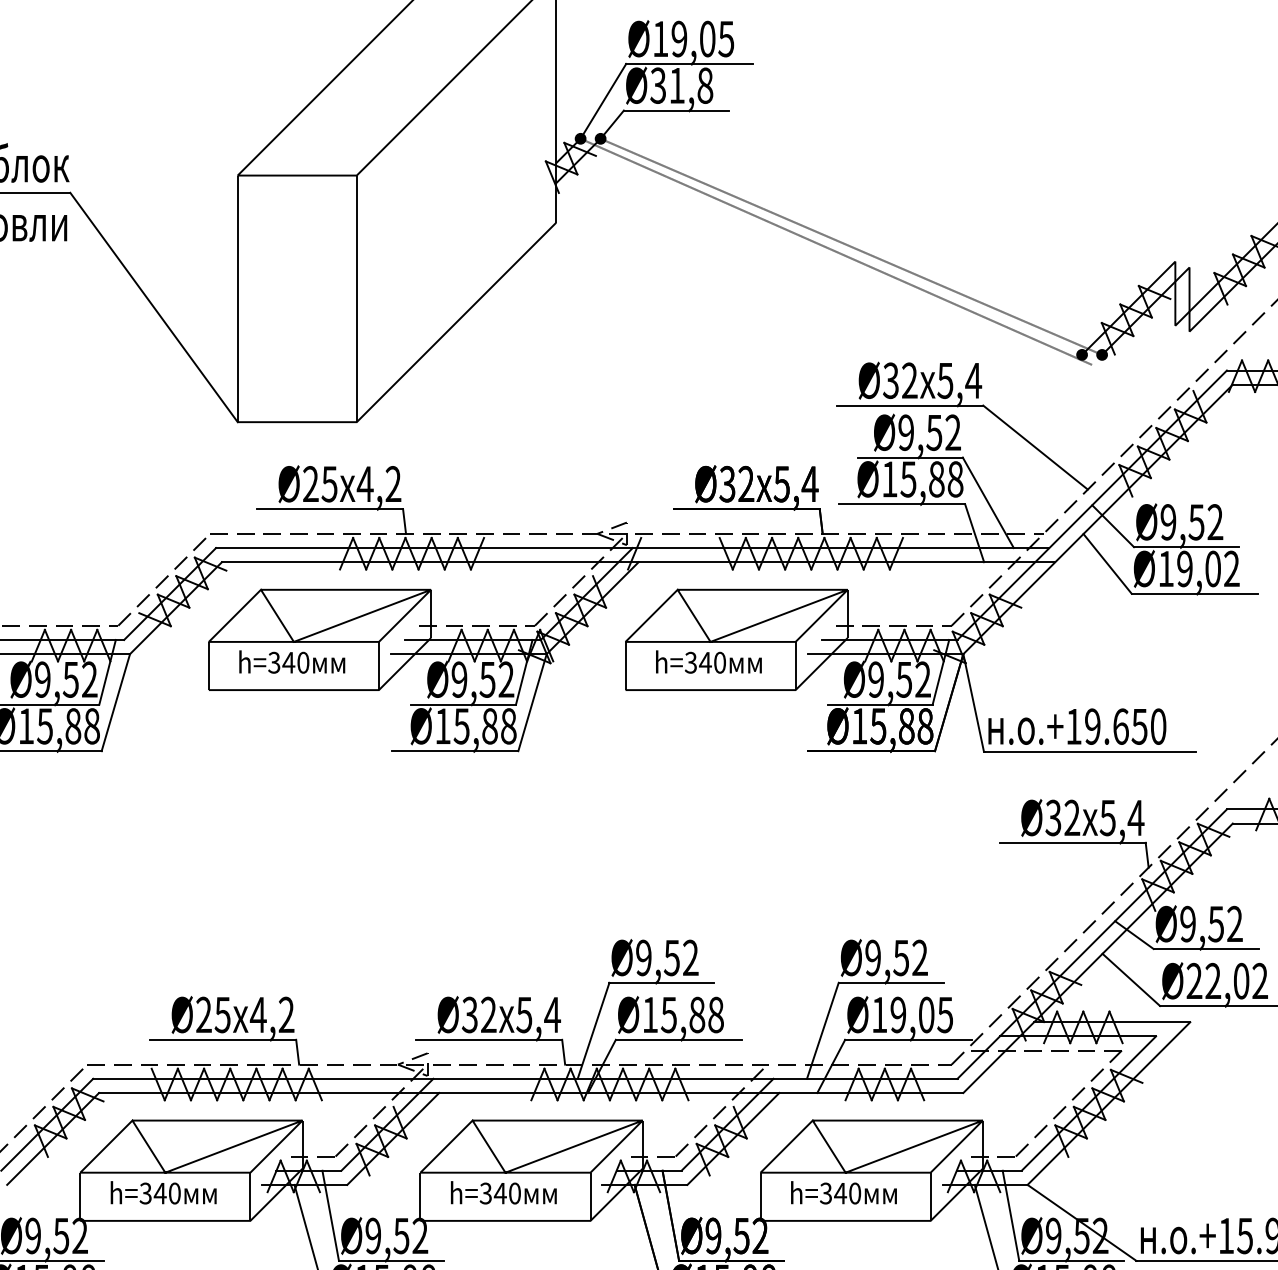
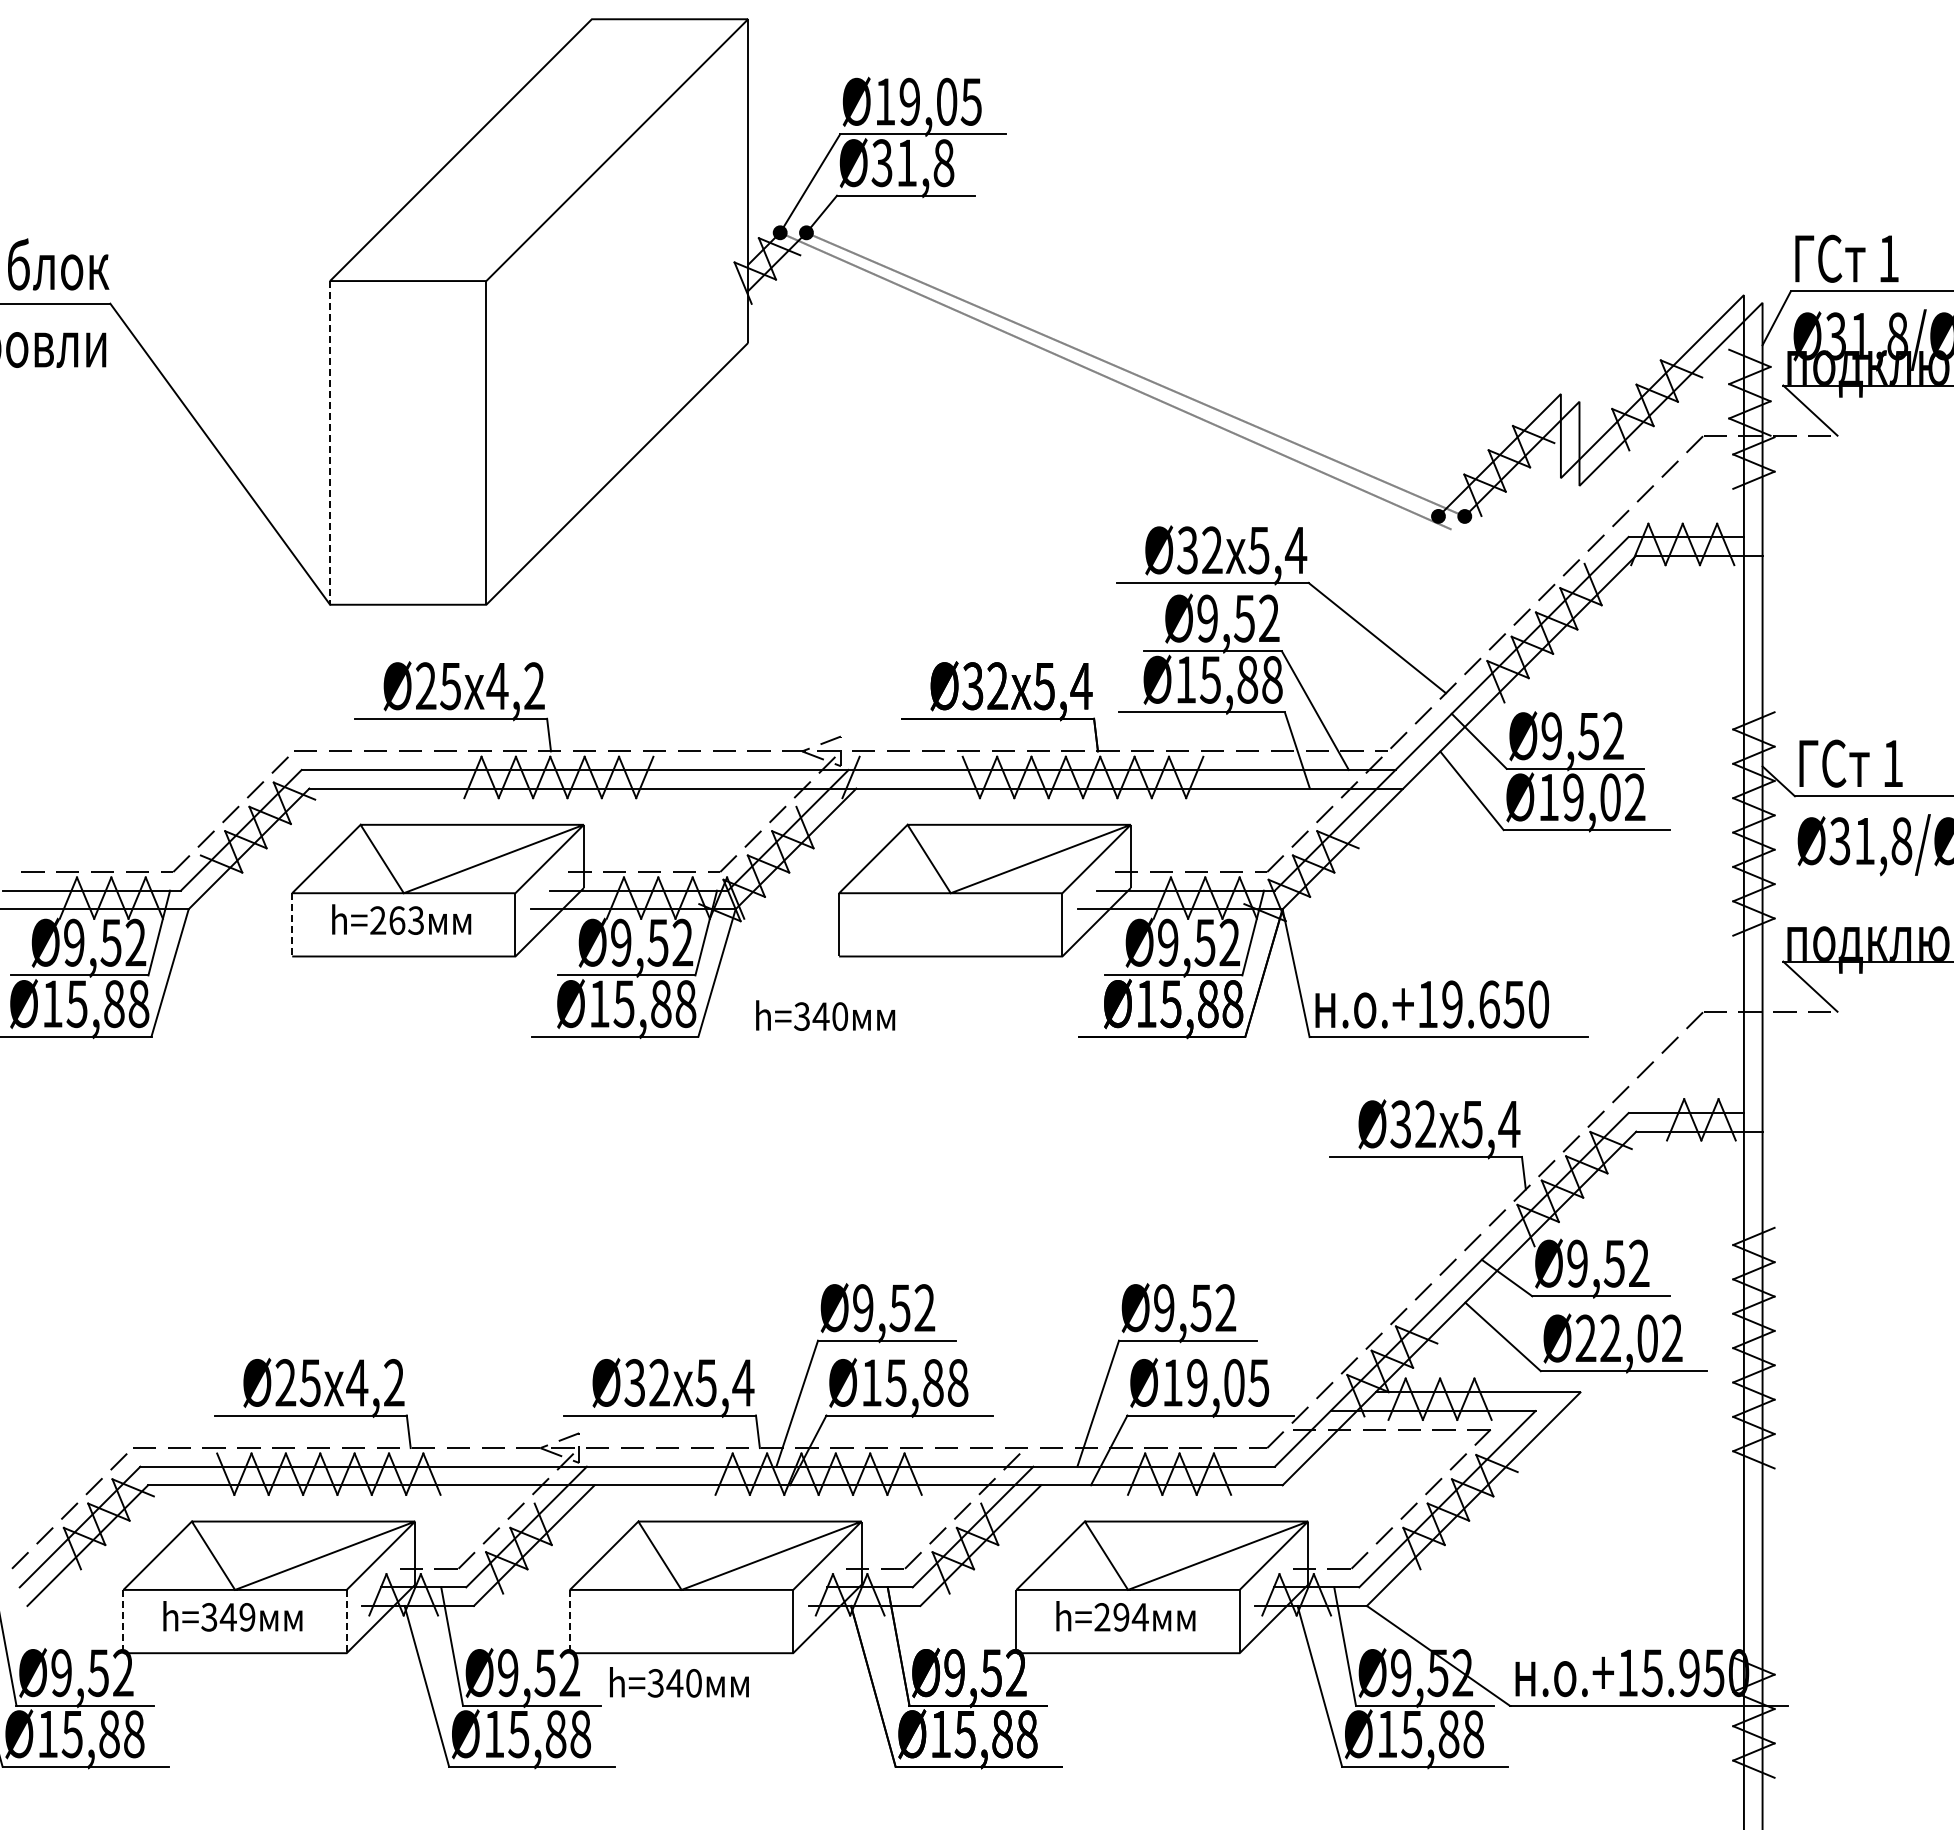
line: (238, 298) -> (330, 442), solid -> dashed
text: (708, 661) -> (825, 1015), moved
text: (289, 662) -> (397, 920), h=340 -> h=263
line: (209, 665) -> (292, 924), solid -> dashed
text: (503, 1192) -> (679, 1682), moved
text: (174, 1193) -> (247, 1617), h=340 -> h=349
text: (840, 1193) -> (1121, 1617), h=340 -> h=294
line: (80, 1196) -> (123, 1621), solid -> dashed
line: (250, 1196) -> (346, 1621), solid -> dashed
line: (420, 1196) -> (569, 1621), solid -> dashed

